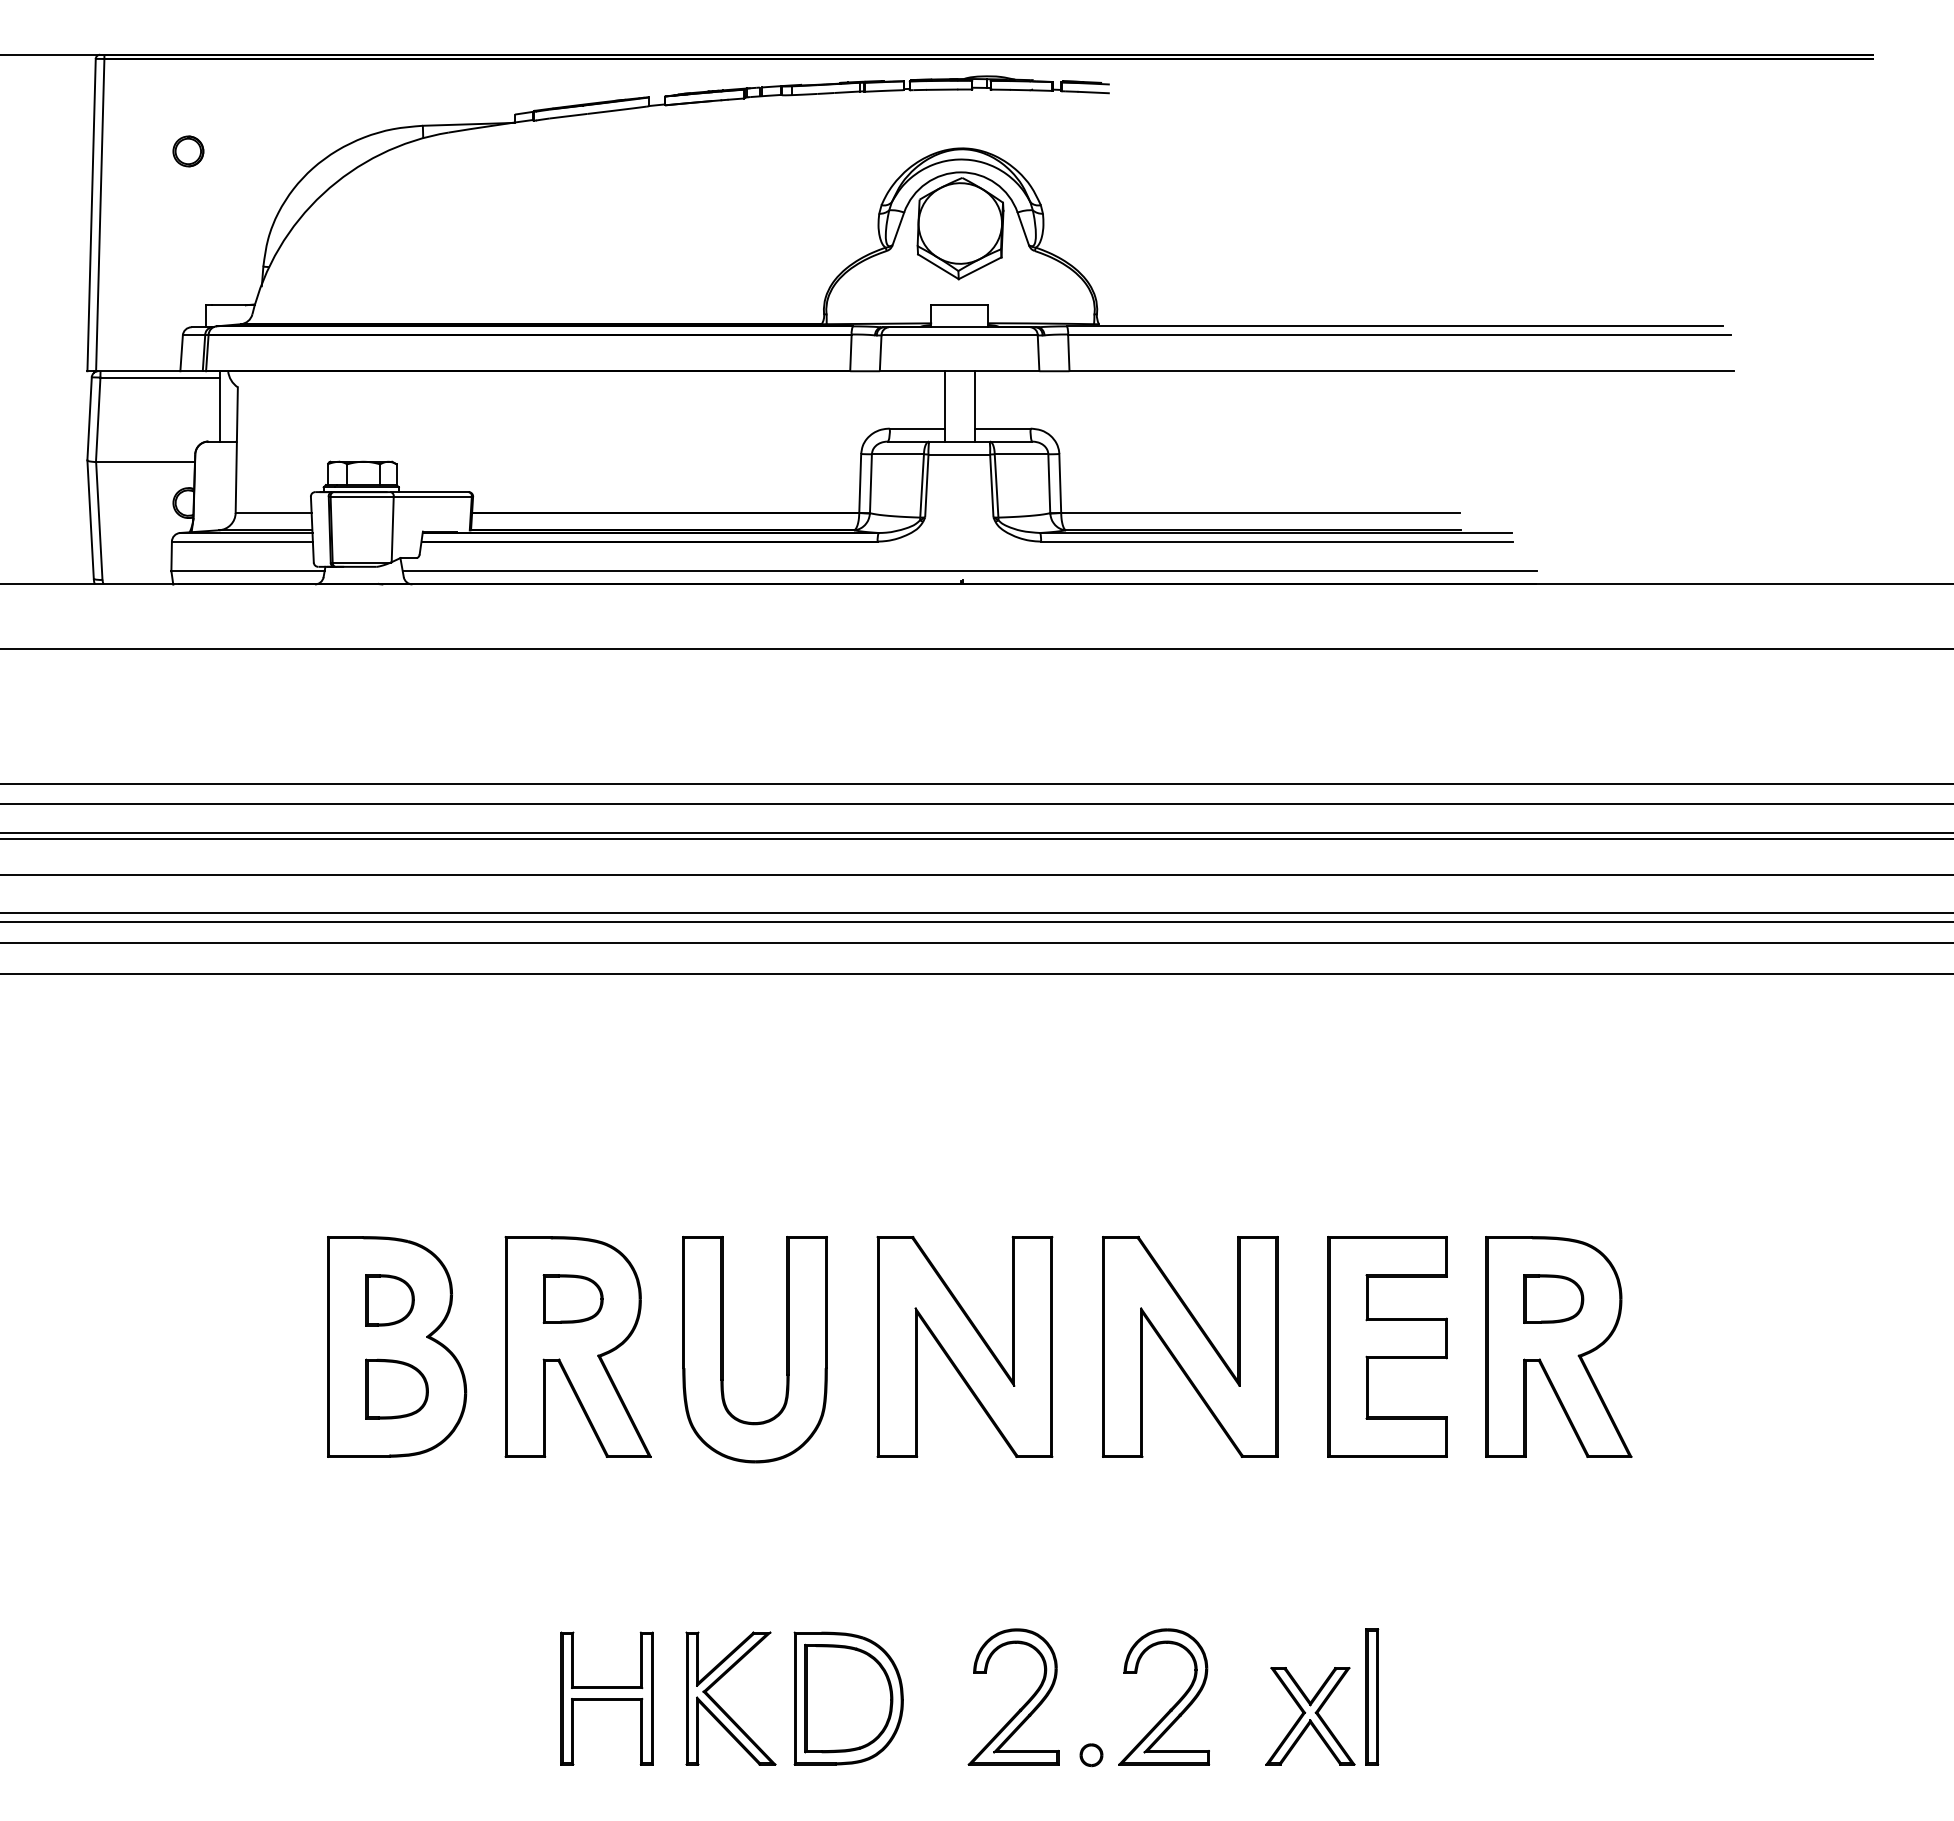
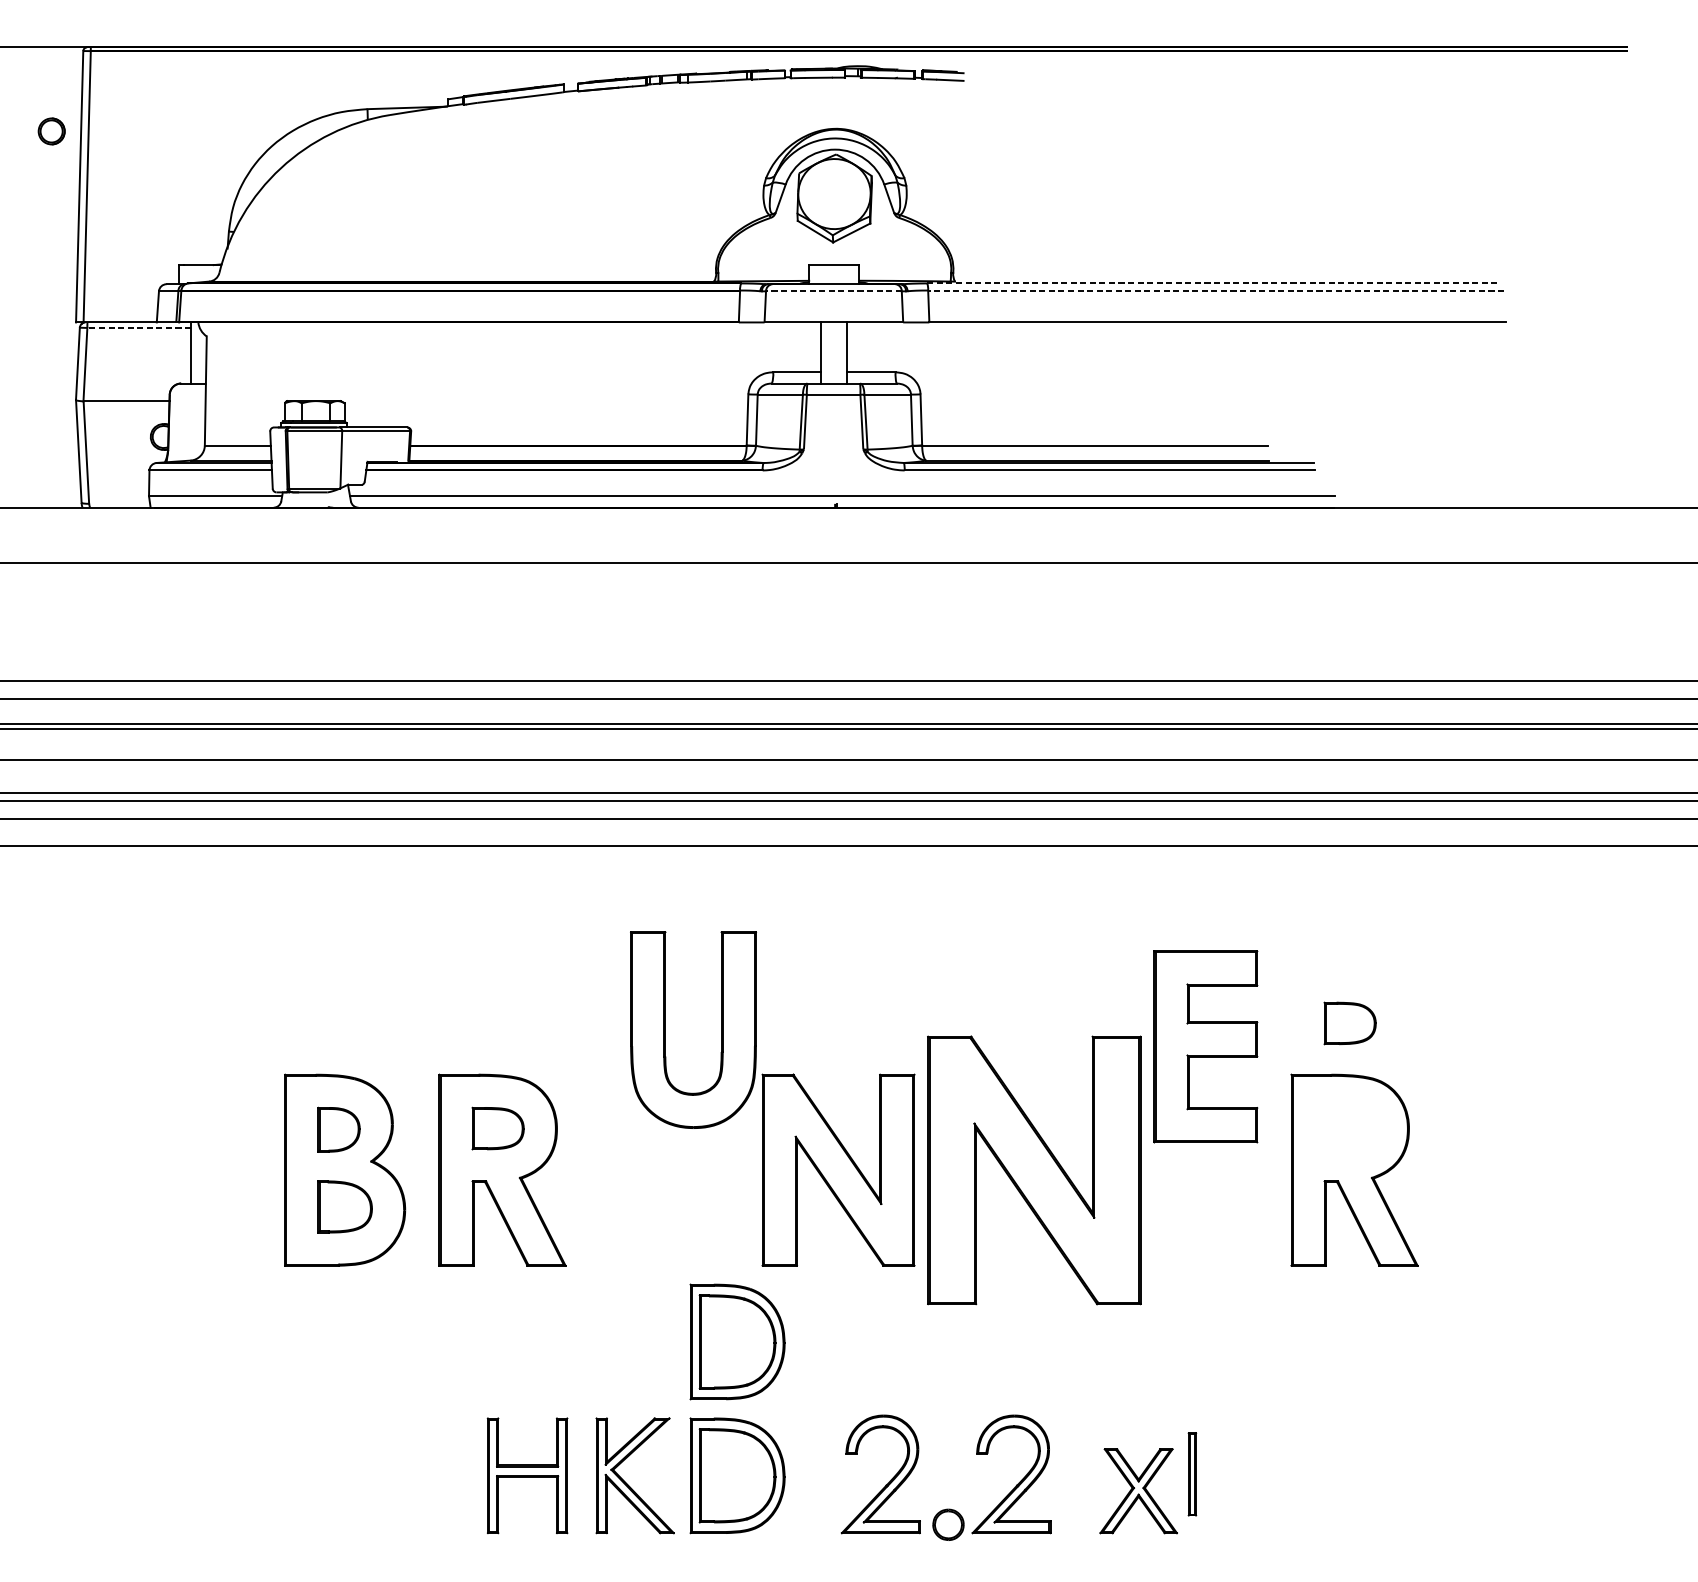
part: (188, 151) -> (51, 131), moved
line: (1395, 326) -> (1212, 283), solid -> dashed
line: (1399, 334) -> (1216, 290), solid -> dashed
line: (959, 335) -> (833, 291), solid -> dashed
line: (160, 377) -> (139, 327), solid -> dashed
part: (1553, 1298) -> (1349, 1022), moved
part: (1190, 1346) -> (1034, 1169), size x1.4
part: (1387, 1346) -> (1205, 1046), moved
part: (723, 1349) -> (666, 1029), moved
part: (848, 1544) -> (737, 1341), added
part: (1372, 1696) -> (1192, 1473), size x0.7
part: (1091, 1755) -> (948, 1525), size x1.6

